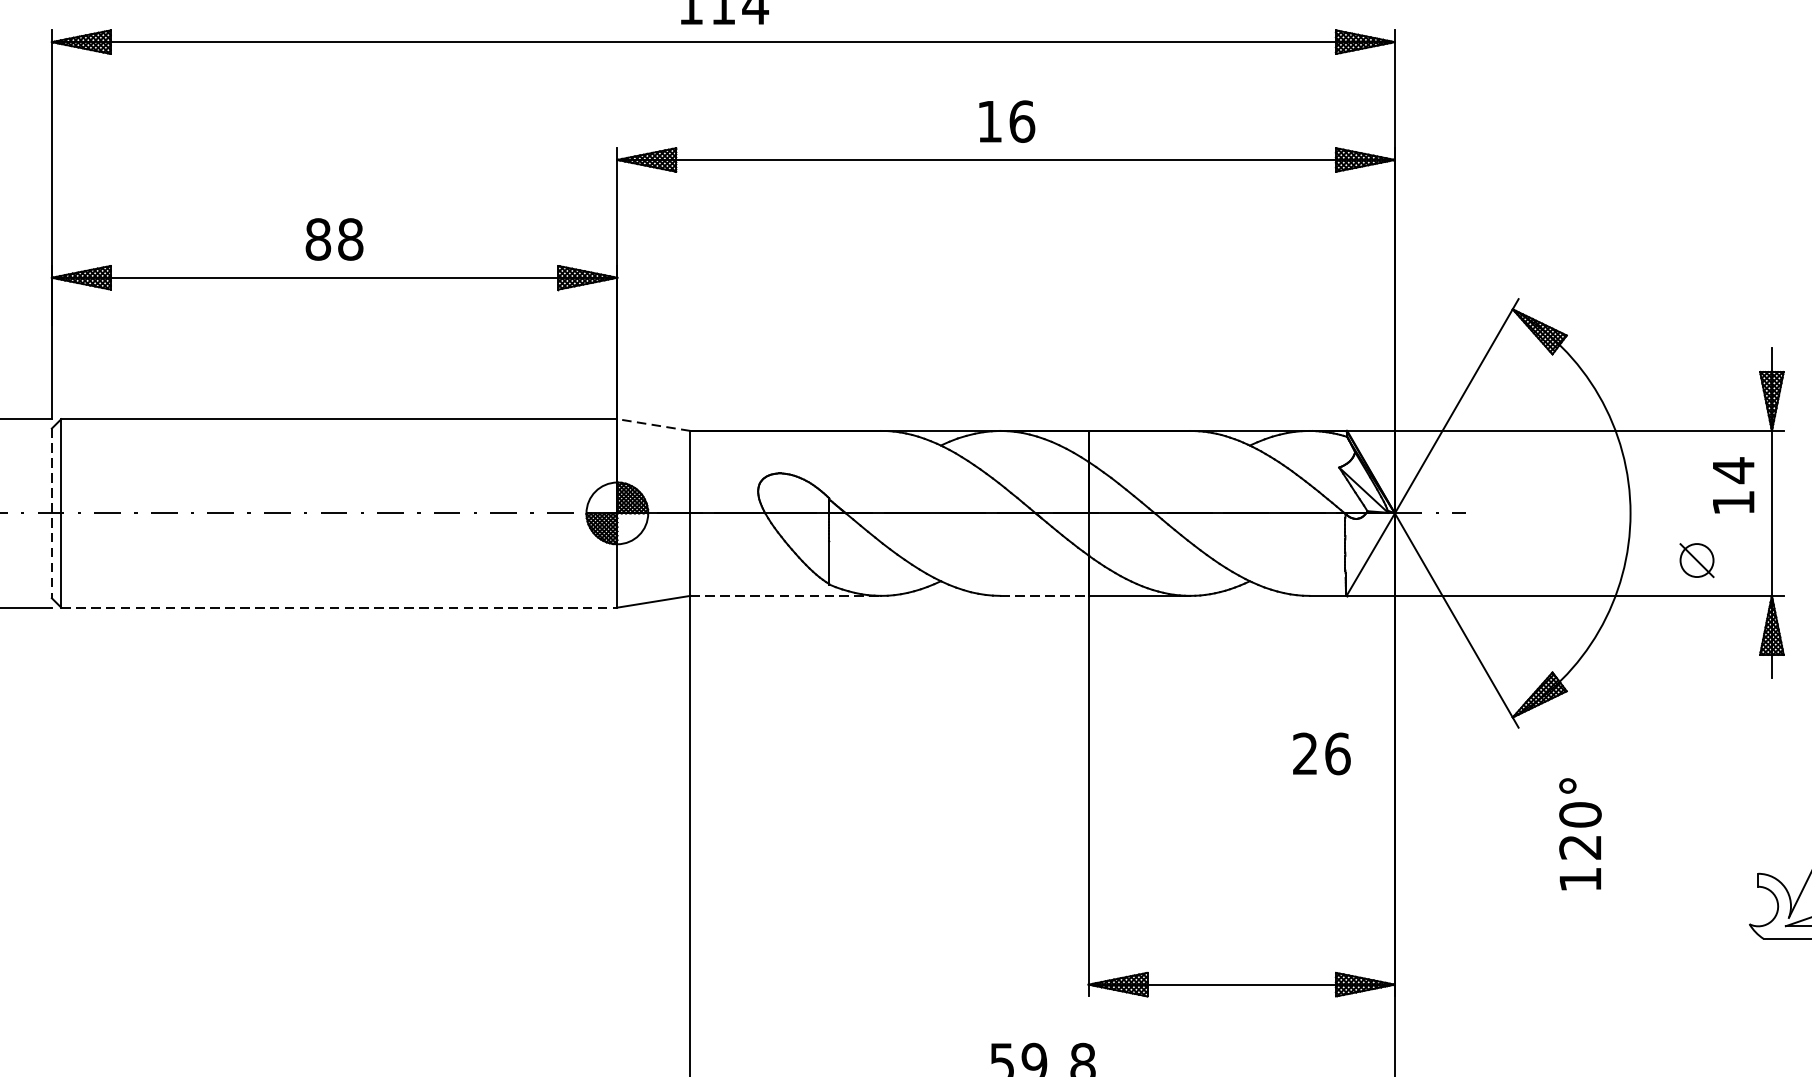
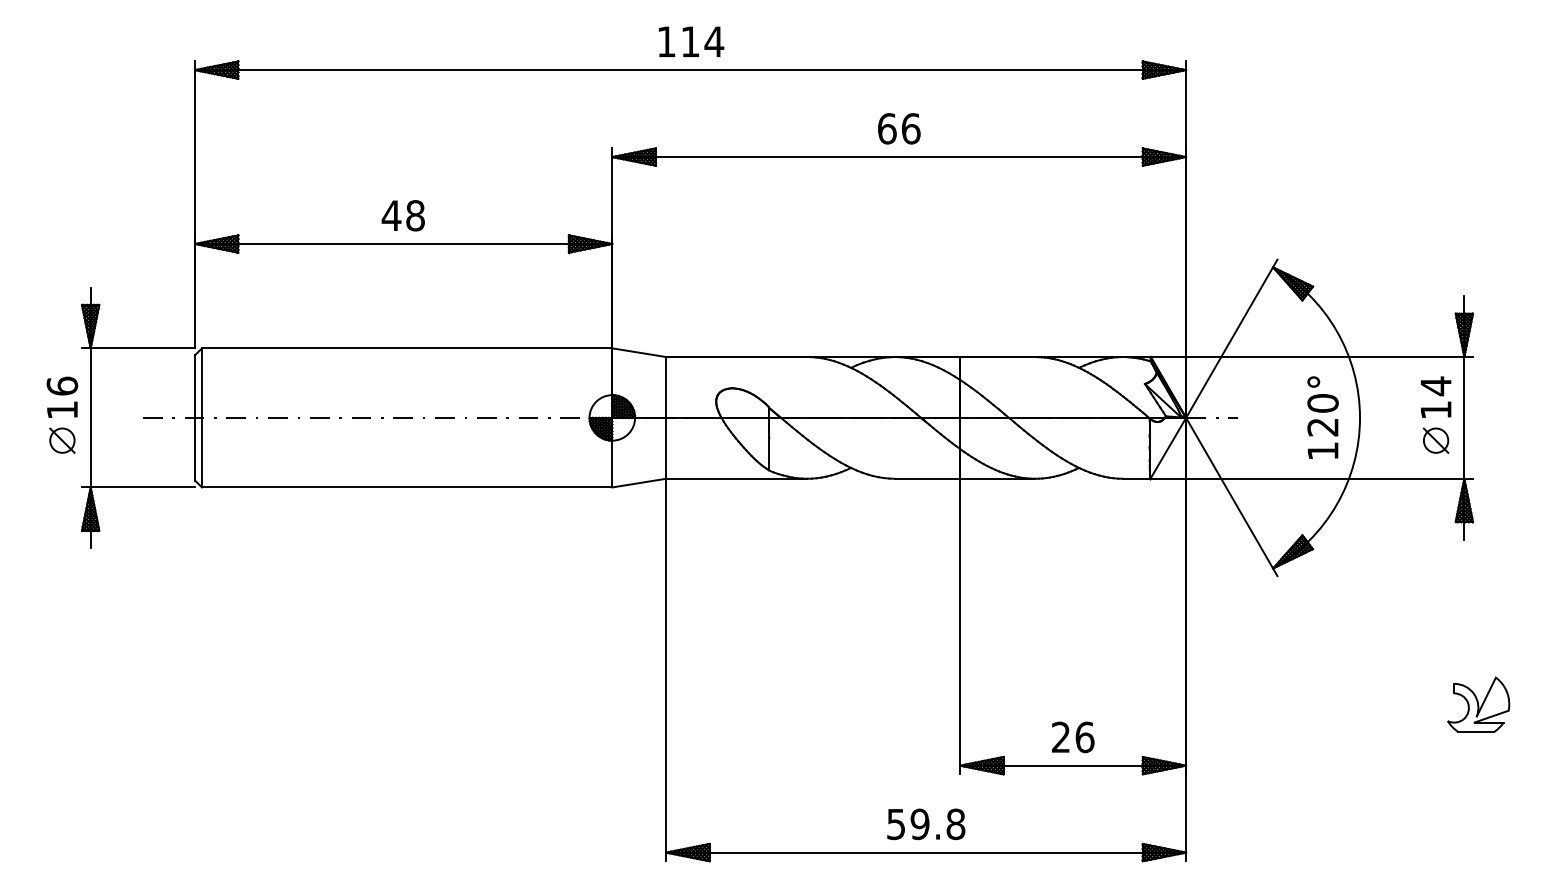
text: (990, 121) -> (887, 128), 16 -> 66
text: (318, 239) -> (391, 215), 88 -> 48
line: (652, 424) -> (638, 352), dashed -> solid
line: (52, 512) -> (195, 417), dashed -> solid
part: (1696, 560) -> (1435, 440), moved
line: (786, 595) -> (737, 478), dashed -> solid
line: (1044, 595) -> (927, 478), dashed -> solid
line: (339, 607) -> (407, 487), dashed -> solid
text: (1322, 754) -> (1073, 737), moved
text: (1579, 834) -> (1322, 417), moved

